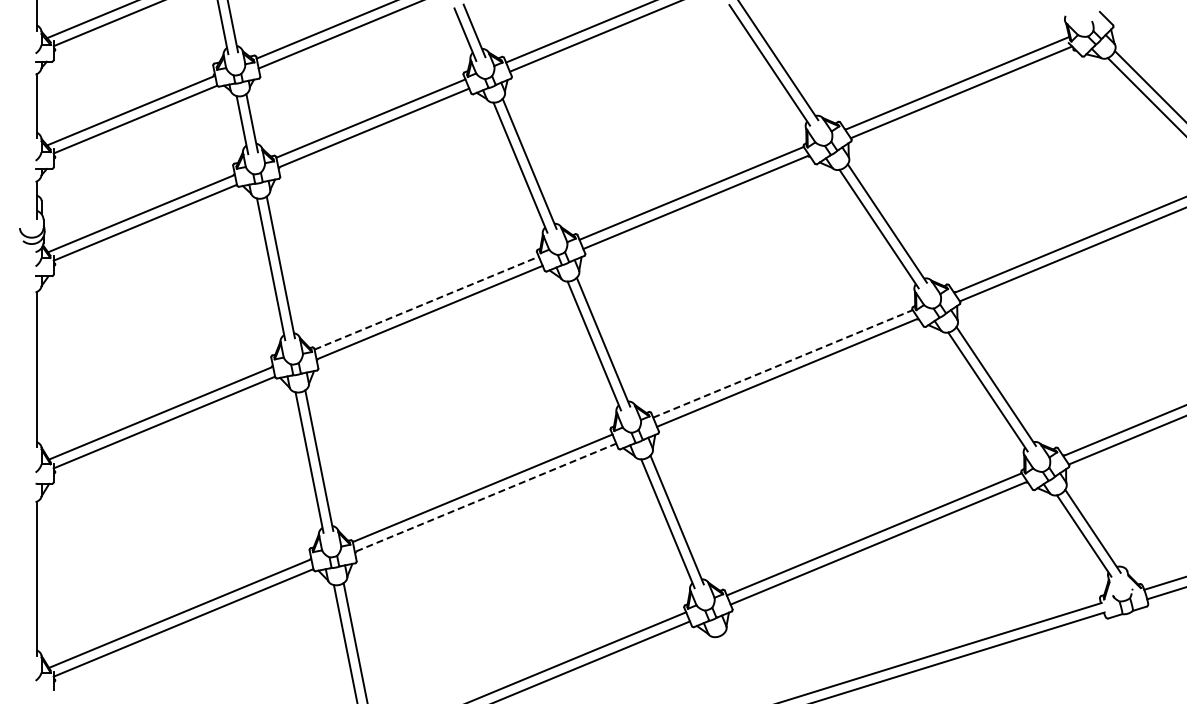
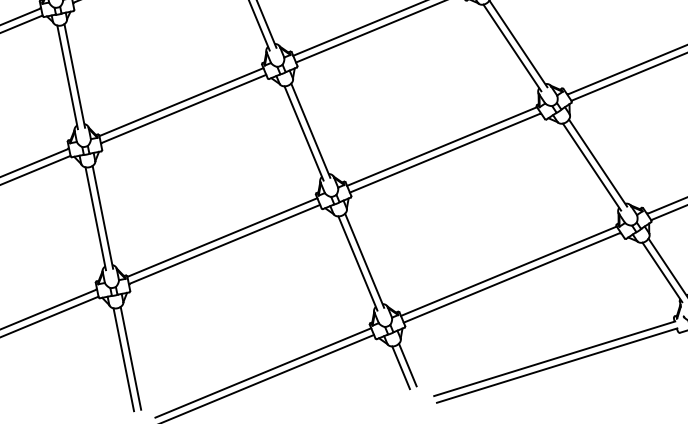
line: (427, 302) -> (182, 101), dashed -> solid
line: (783, 363) -> (442, 146), dashed -> solid
line: (486, 497) -> (225, 244), dashed -> solid
line: (736, 662) -> (408, 364), added
line: (726, 666) -> (400, 367), added

